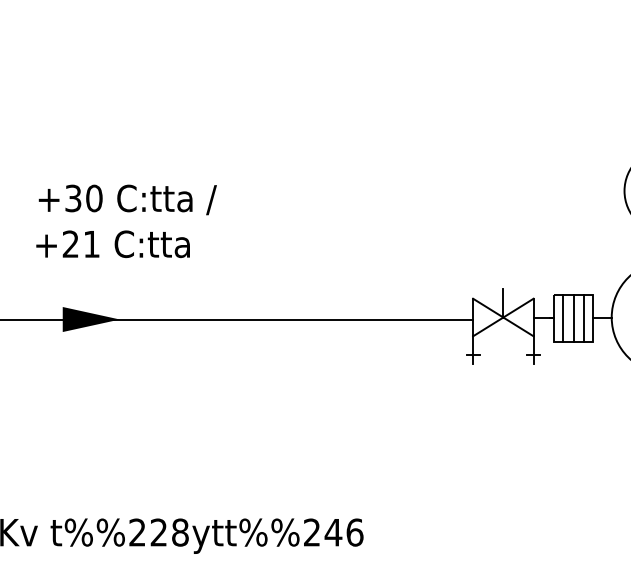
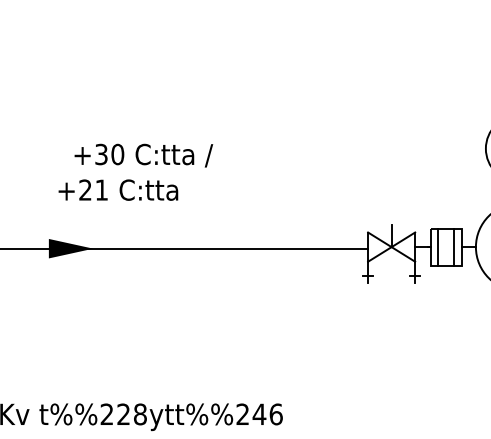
text: (127, 199) -> (143, 155), moved
text: (112, 244) -> (117, 190), moved
line: (573, 317) -> (446, 247), removed

